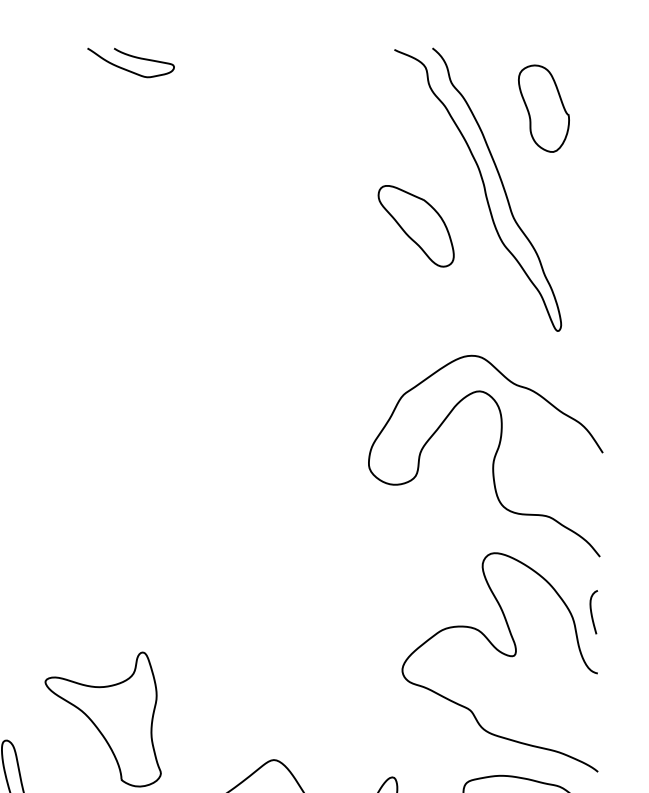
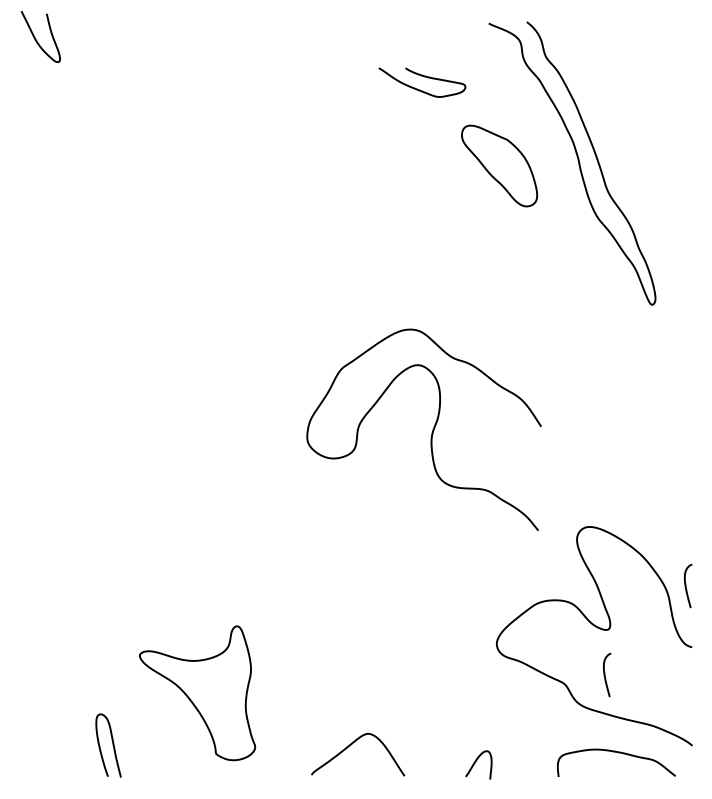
curve: (133, 57) -> (424, 77), moved
part: (544, 108) -> (638, 82), removed
part: (416, 225) -> (499, 165), moved
curve: (493, 458) -> (431, 432), moved
curve: (511, 700) -> (605, 674), added

